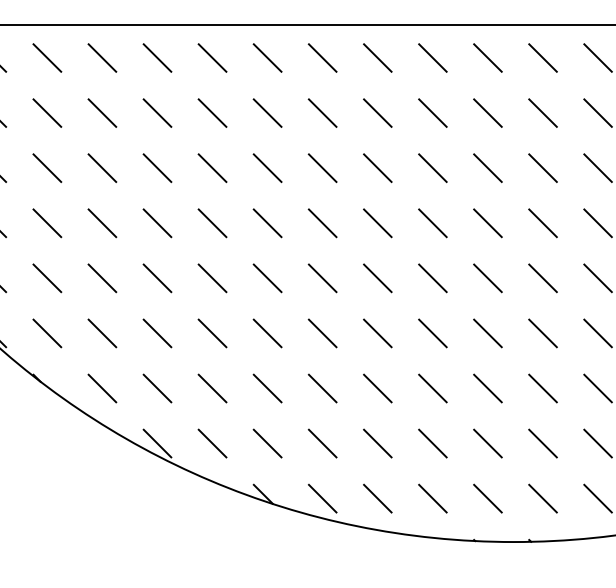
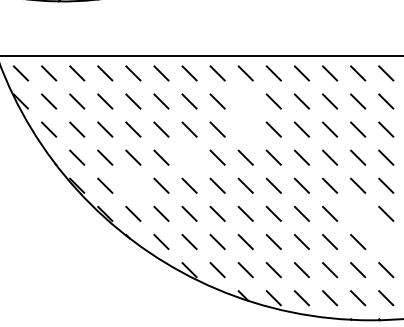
line: (267, 113) -> (245, 101), removed
line: (267, 167) -> (245, 129), removed
line: (157, 222) -> (189, 157), removed
line: (47, 277) -> (133, 185), removed
line: (488, 332) -> (358, 213), removed
line: (543, 389) -> (386, 242), removed

